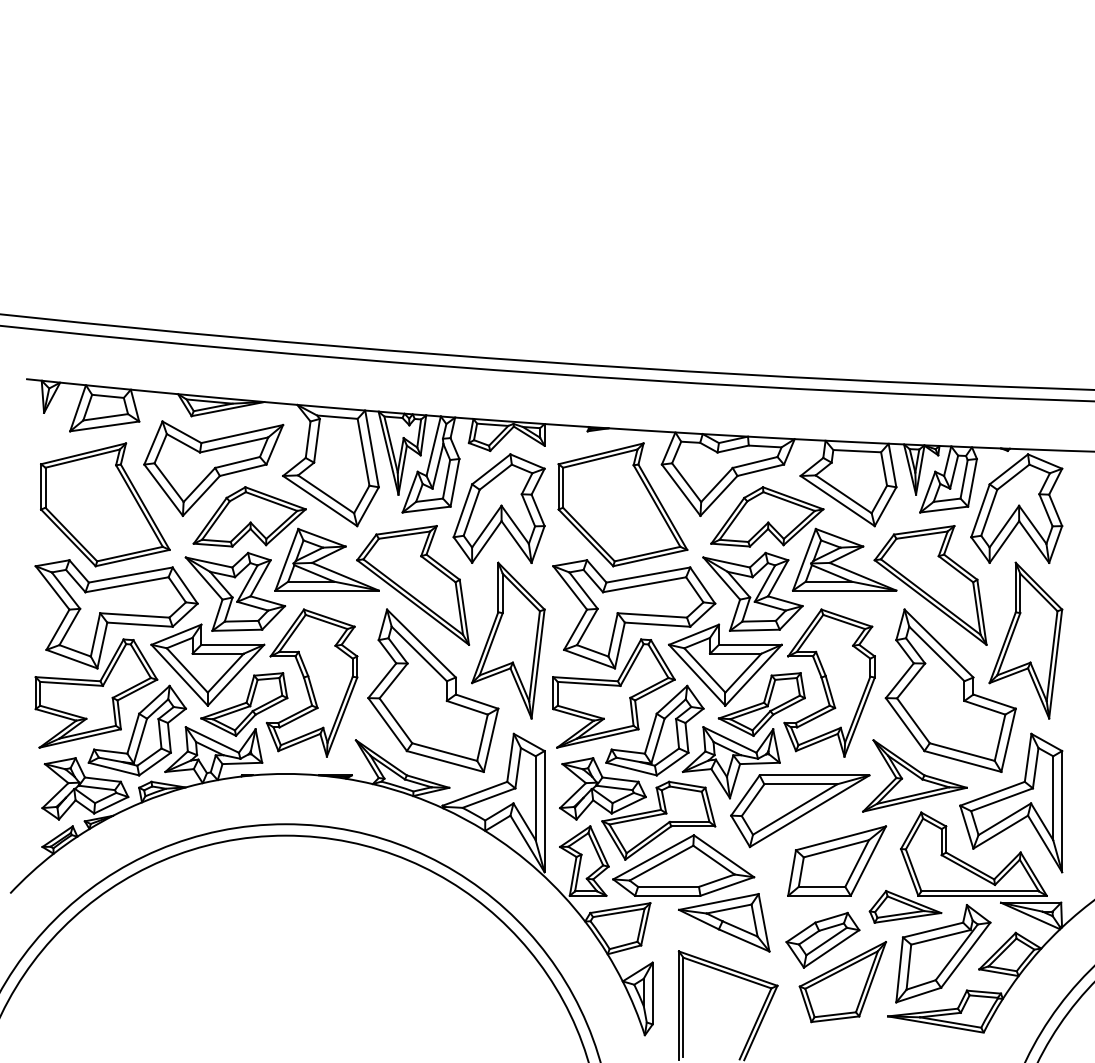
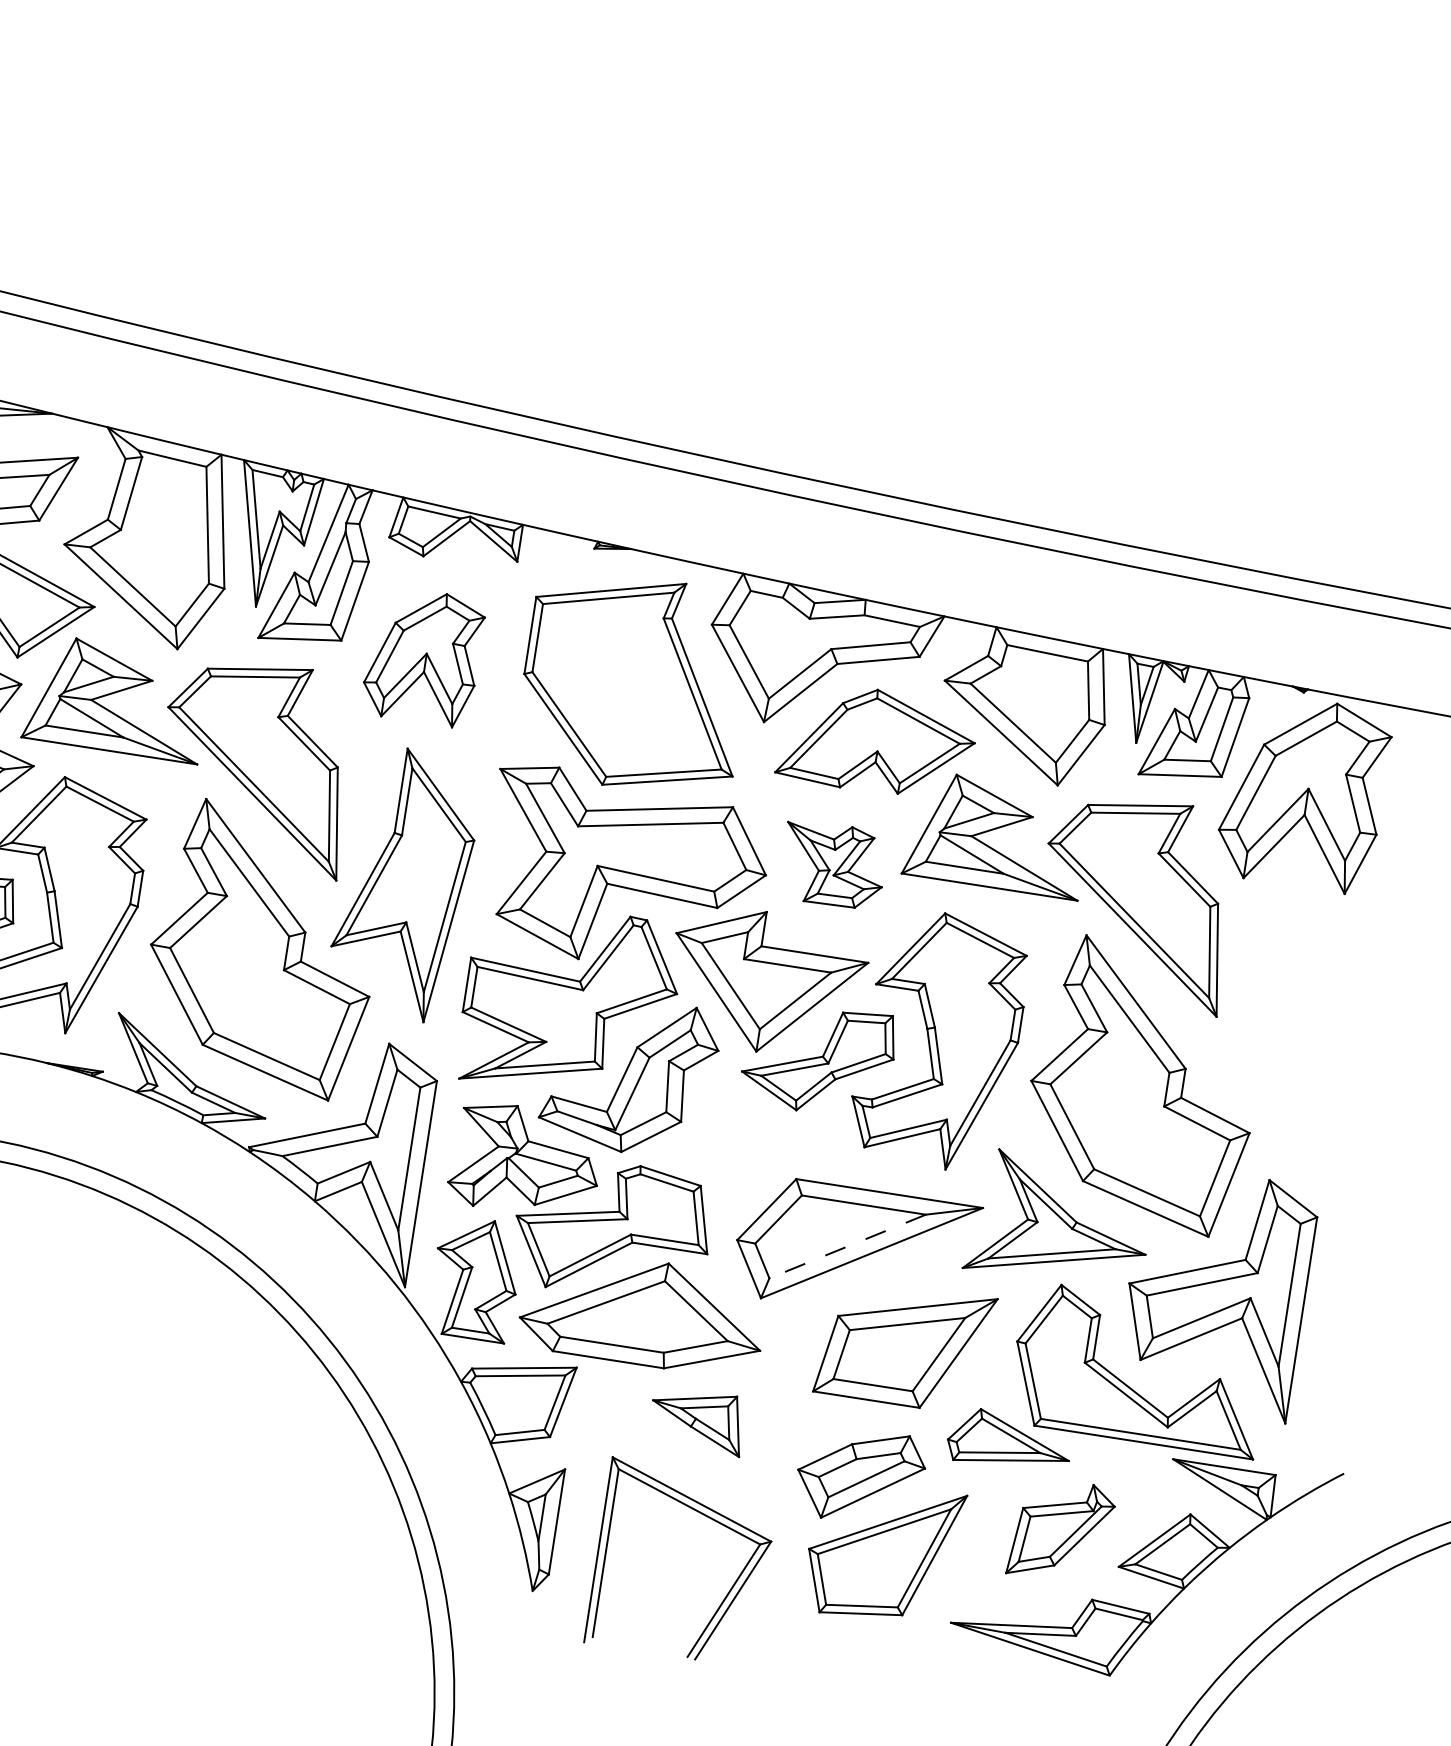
part: (498, 508) -> (422, 656), size x0.7
part: (752, 591) -> (832, 864), size x0.6
part: (1025, 640) -> (1283, 1019), removed
part: (730, 762) -> (750, 1149), removed
line: (794, 809) -> (846, 1246), solid -> dashed
part: (724, 922) -> (697, 1420), size x0.6
part: (943, 953) -> (1062, 1530), size x0.6

